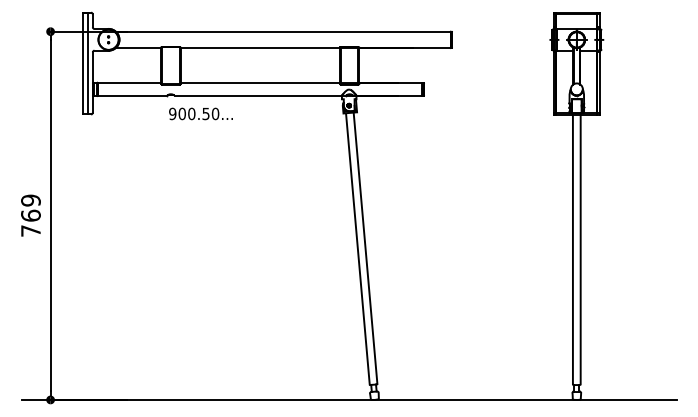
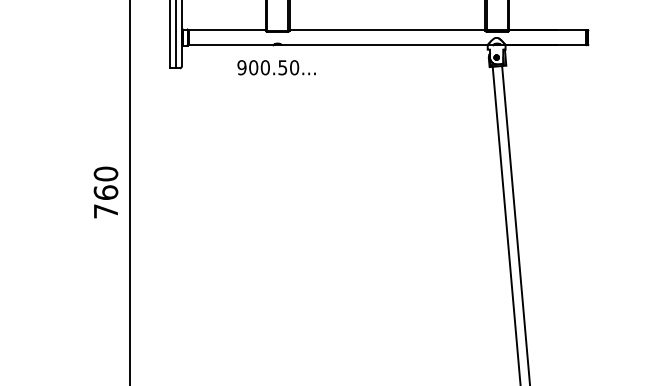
text: (200, 113) -> (276, 67), moved
text: (30, 200) -> (105, 173), 769 -> 760

